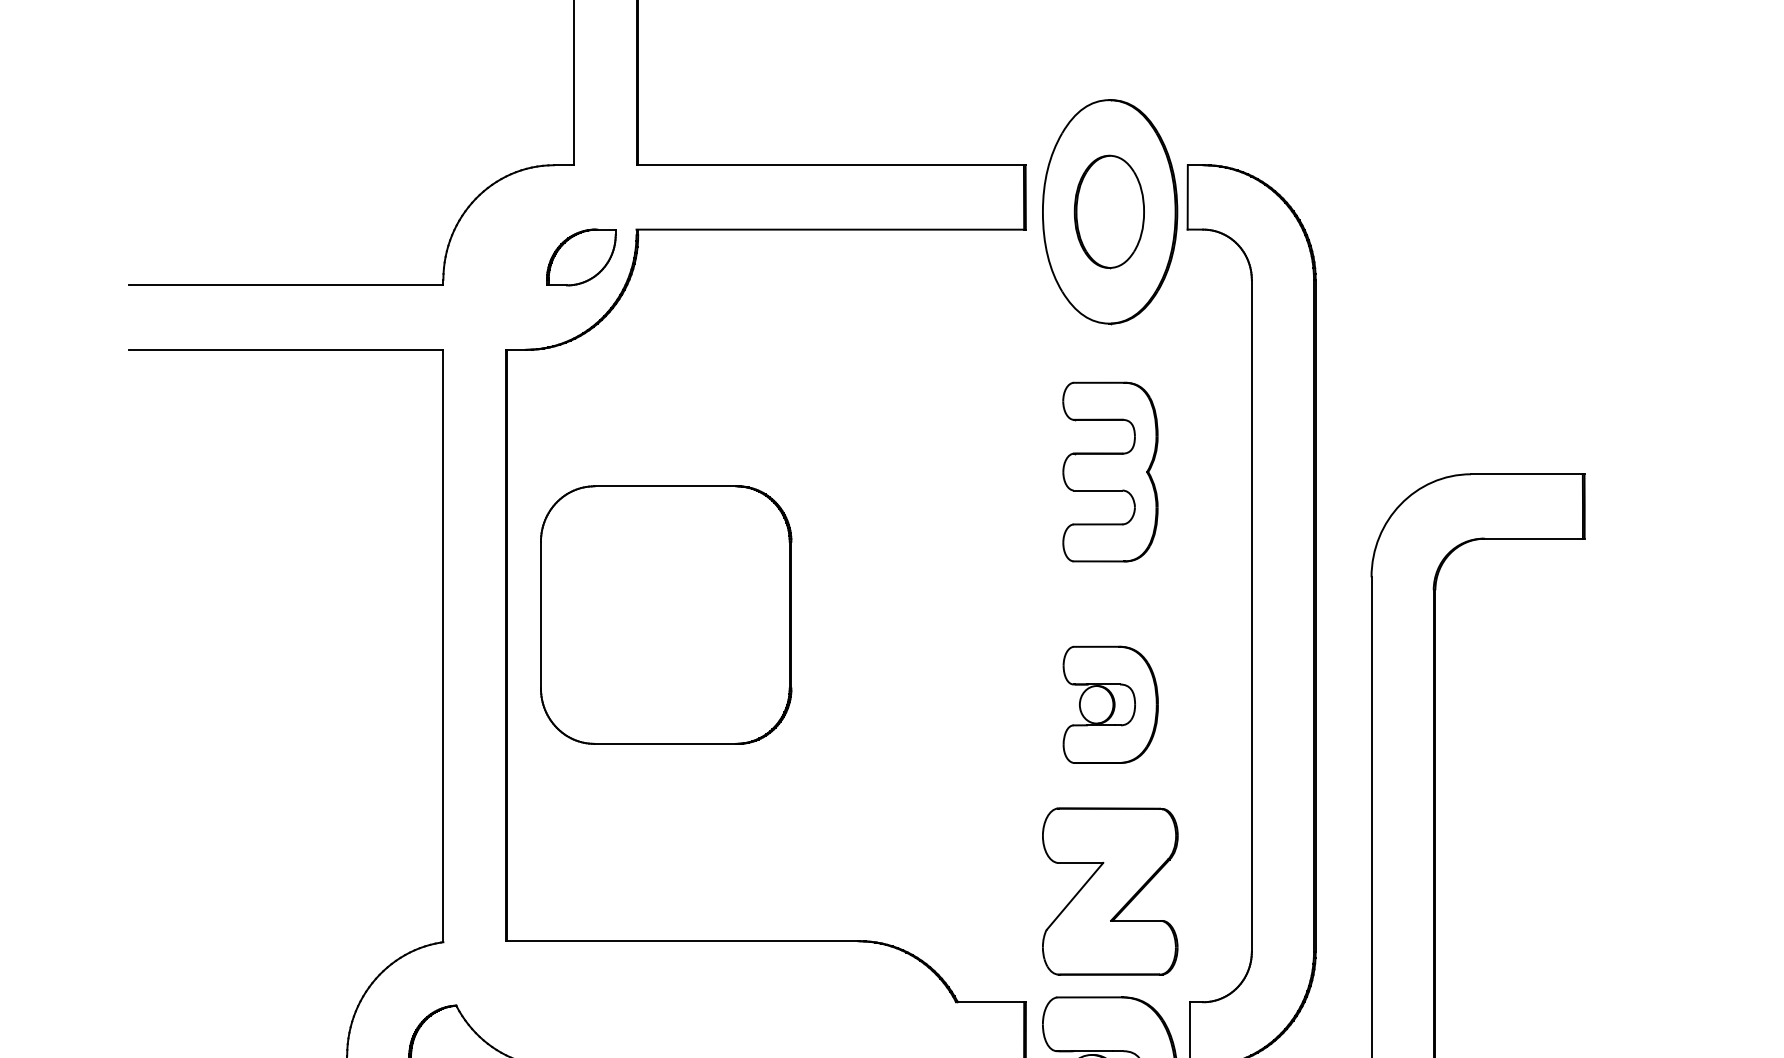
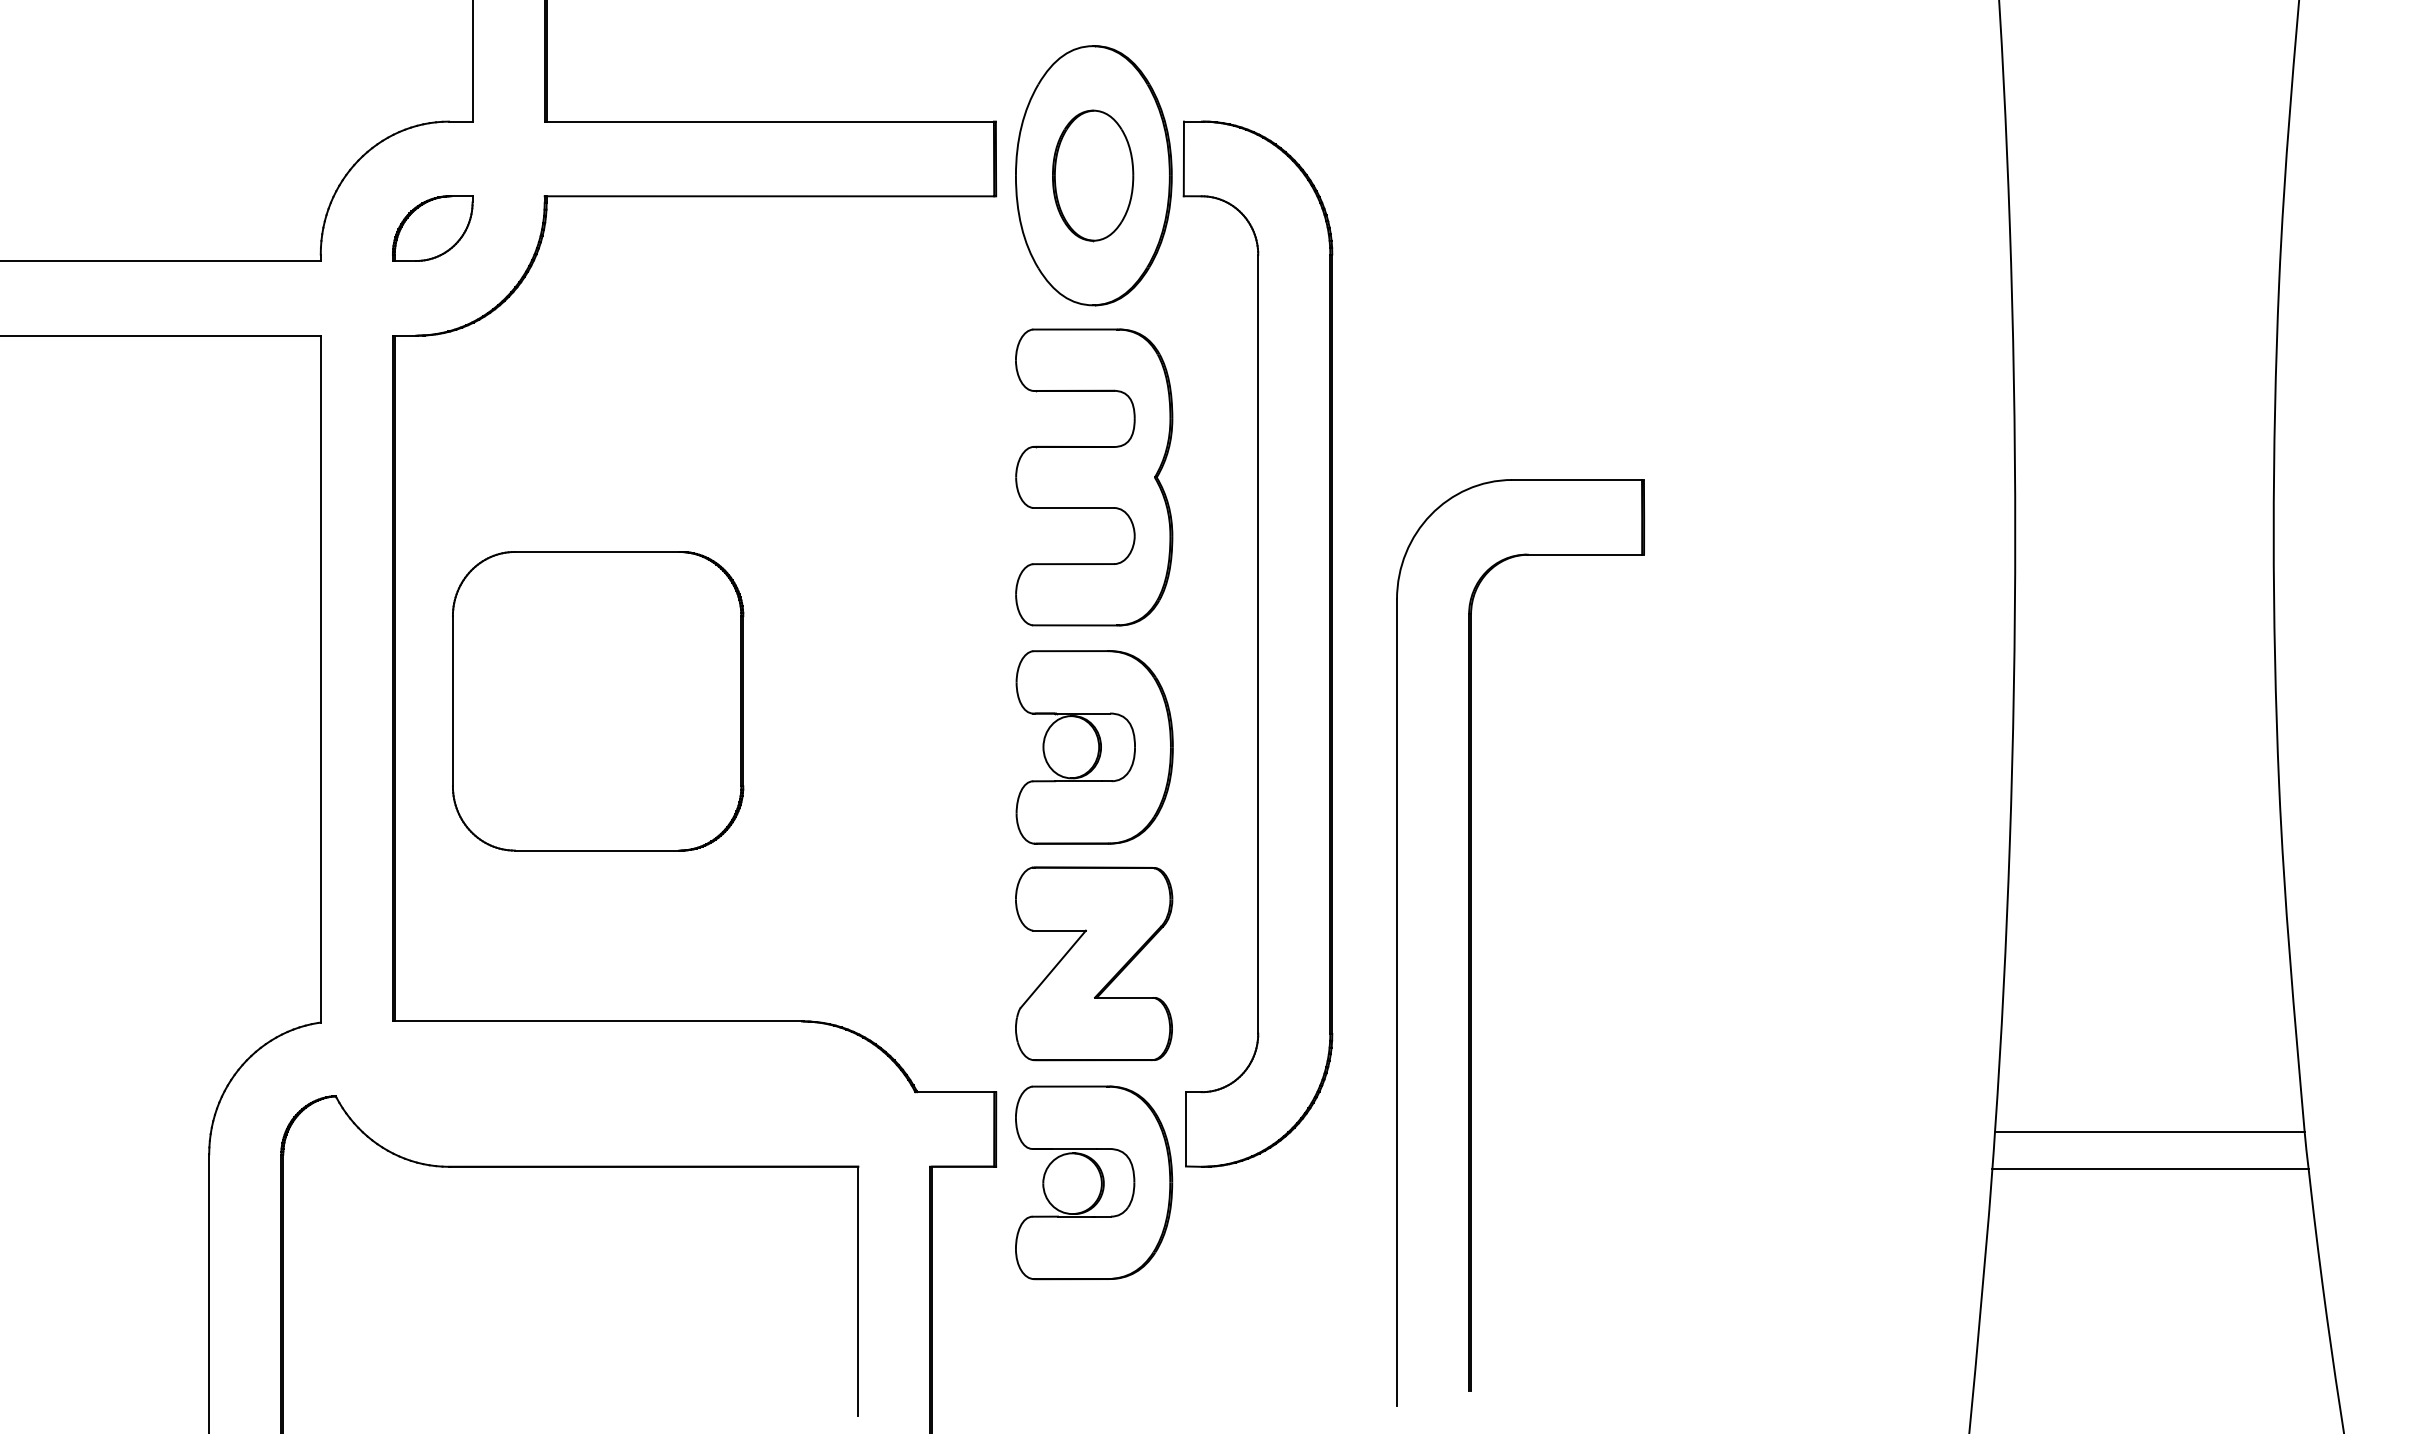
part: (581, 257) -> (432, 228), moved
part: (1110, 472) -> (1094, 477), size x1.43
part: (666, 615) -> (598, 701), moved
part: (1110, 704) -> (1094, 747), size x1.43

